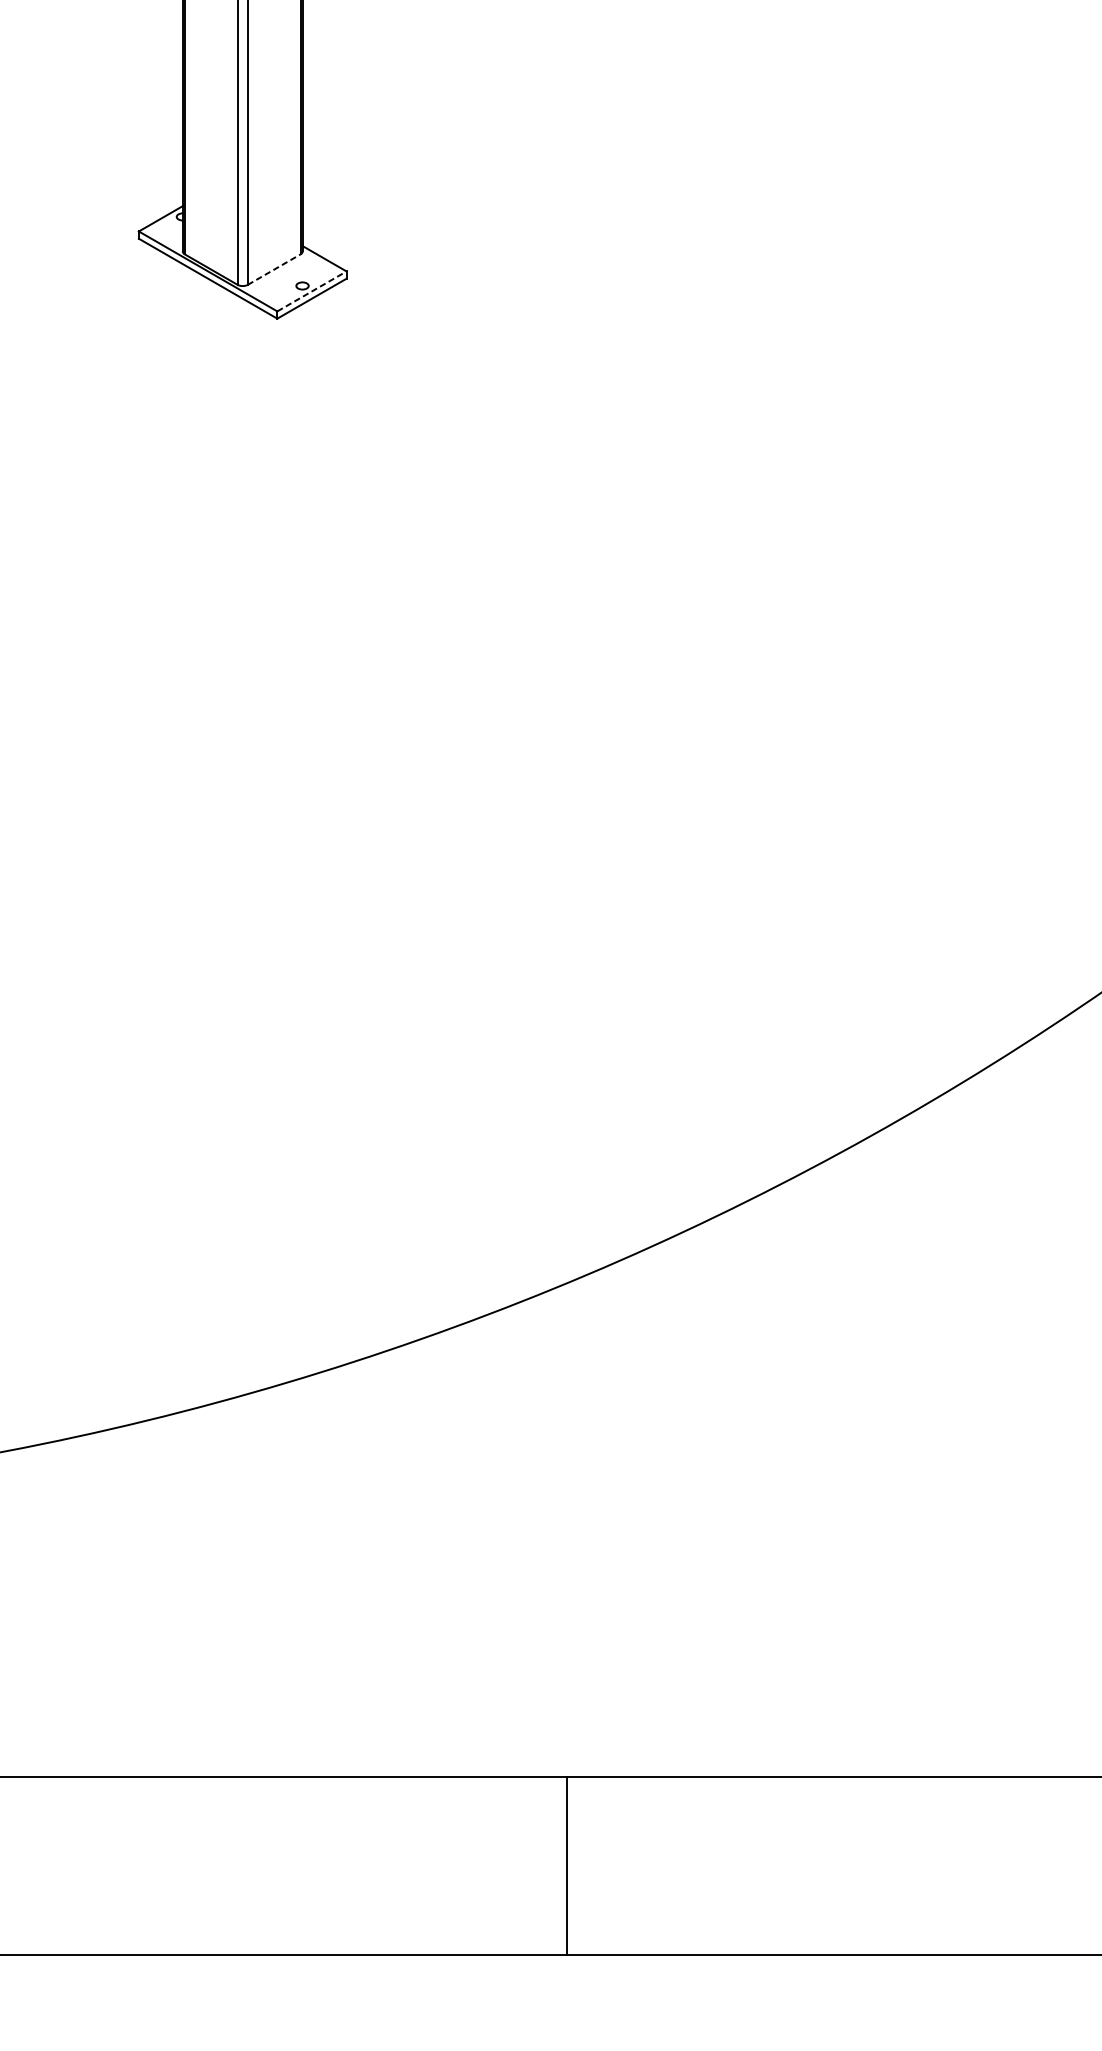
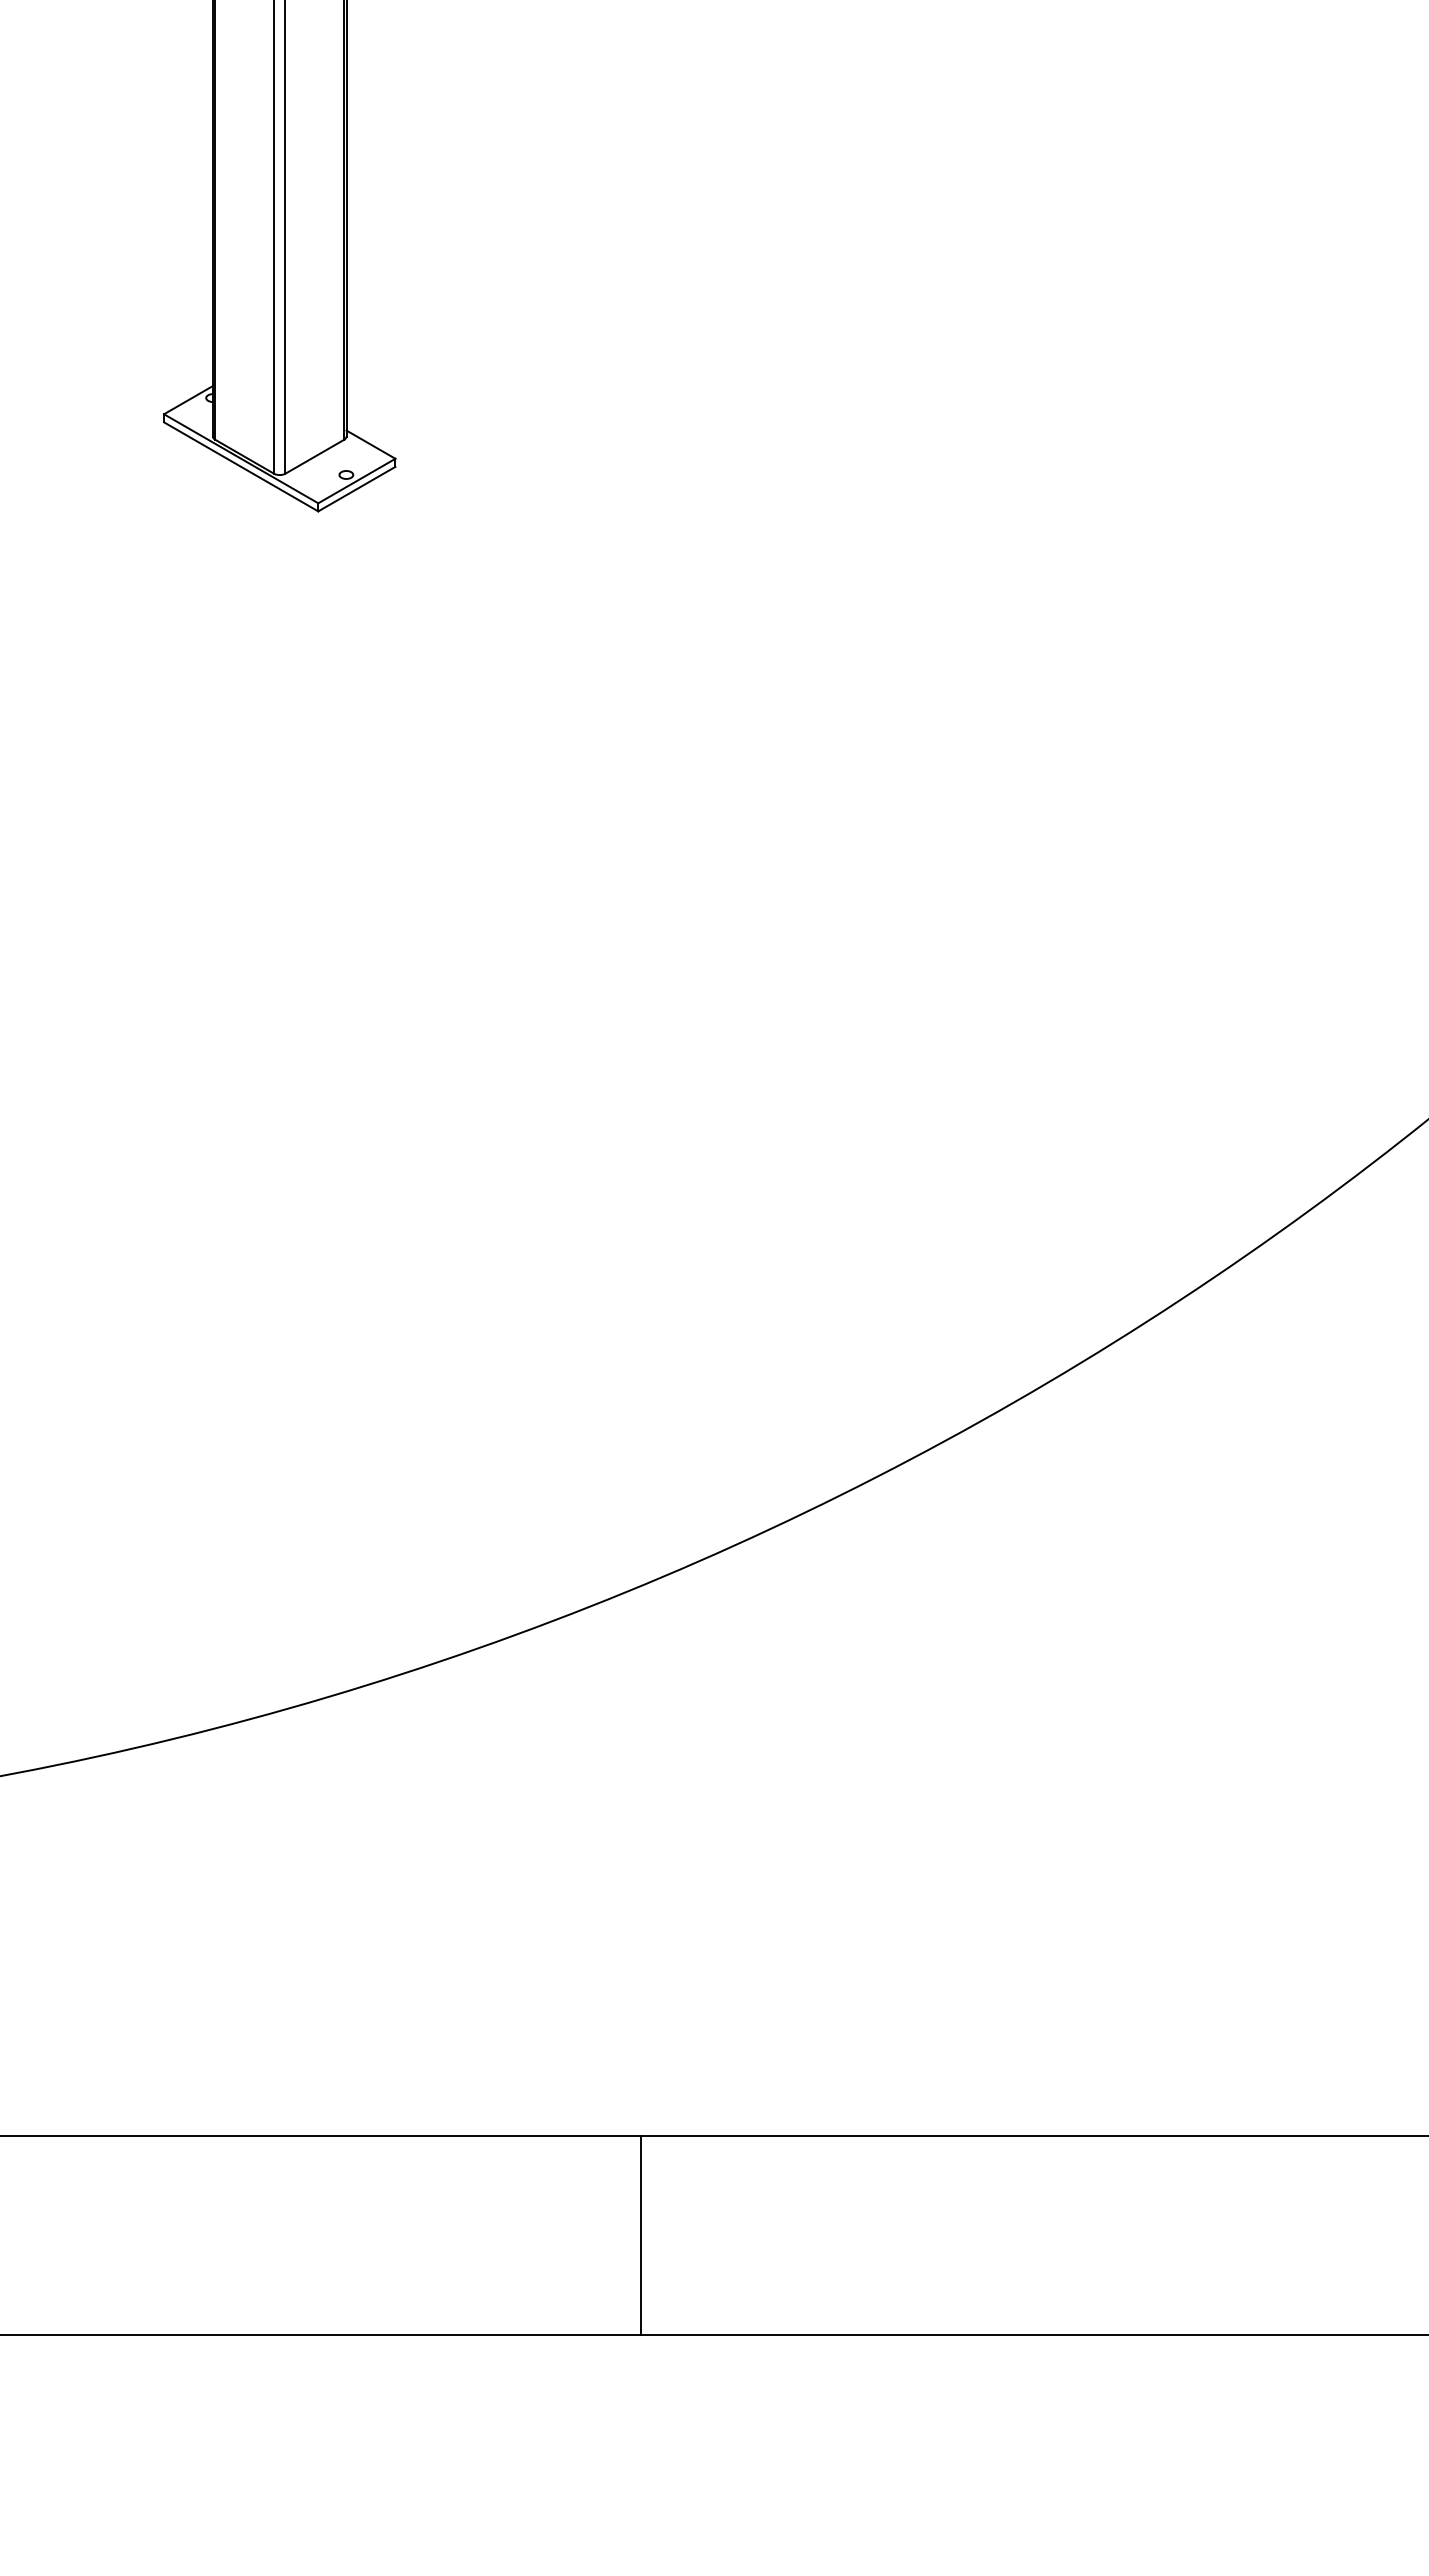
line: (274, 269) -> (315, 456), dashed -> solid
line: (311, 291) -> (356, 481), dashed -> solid

